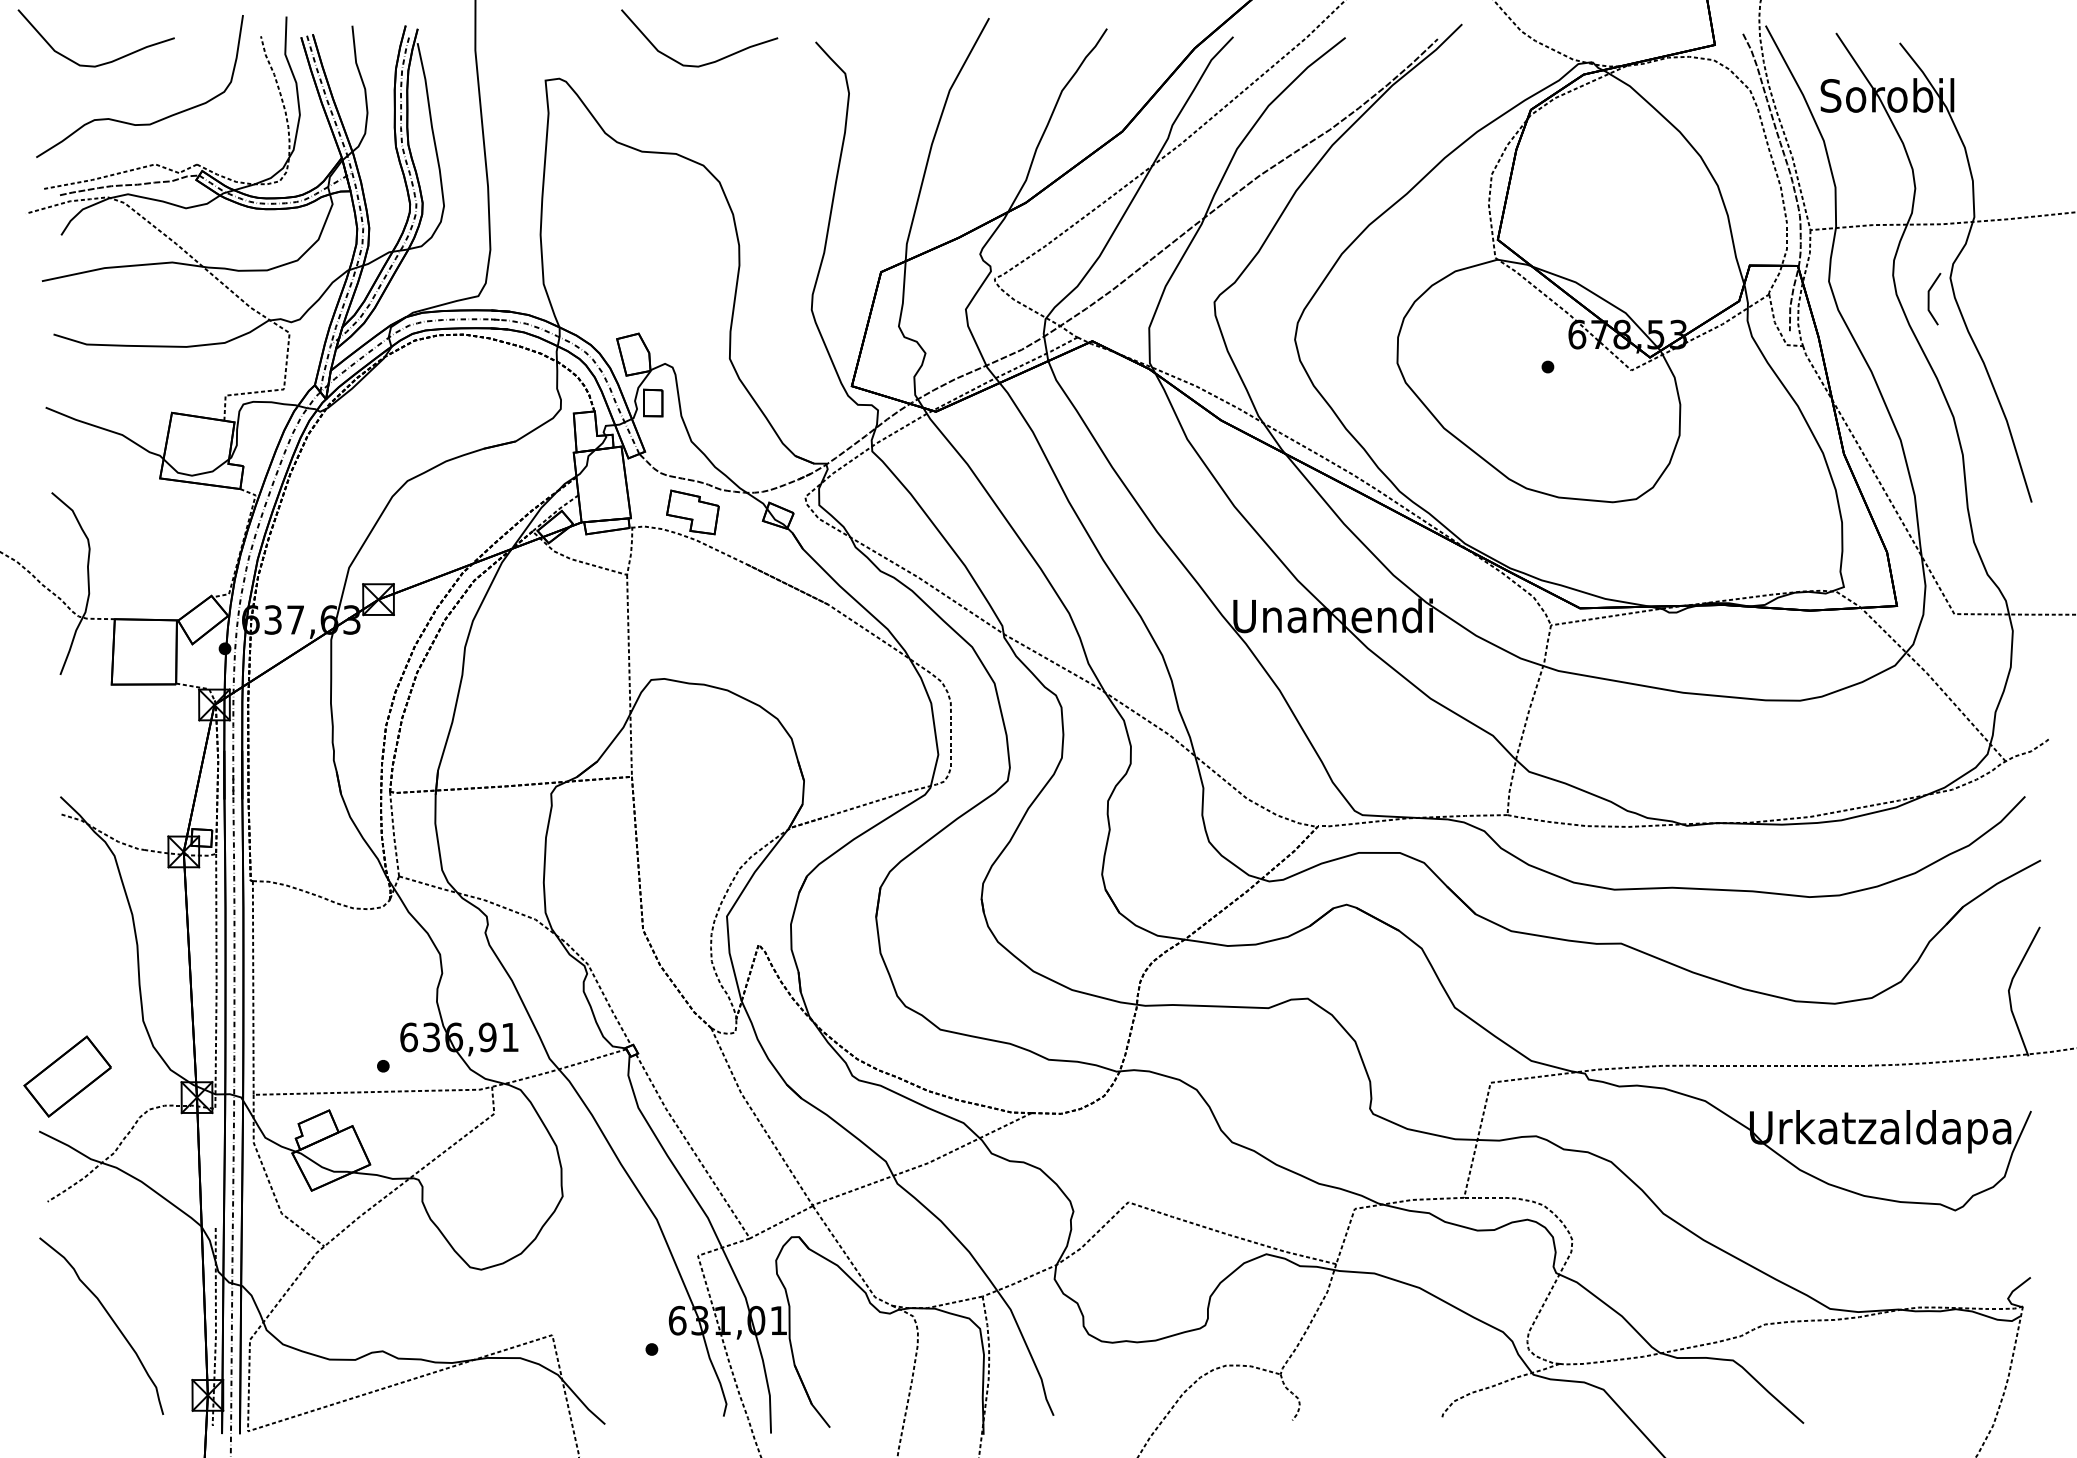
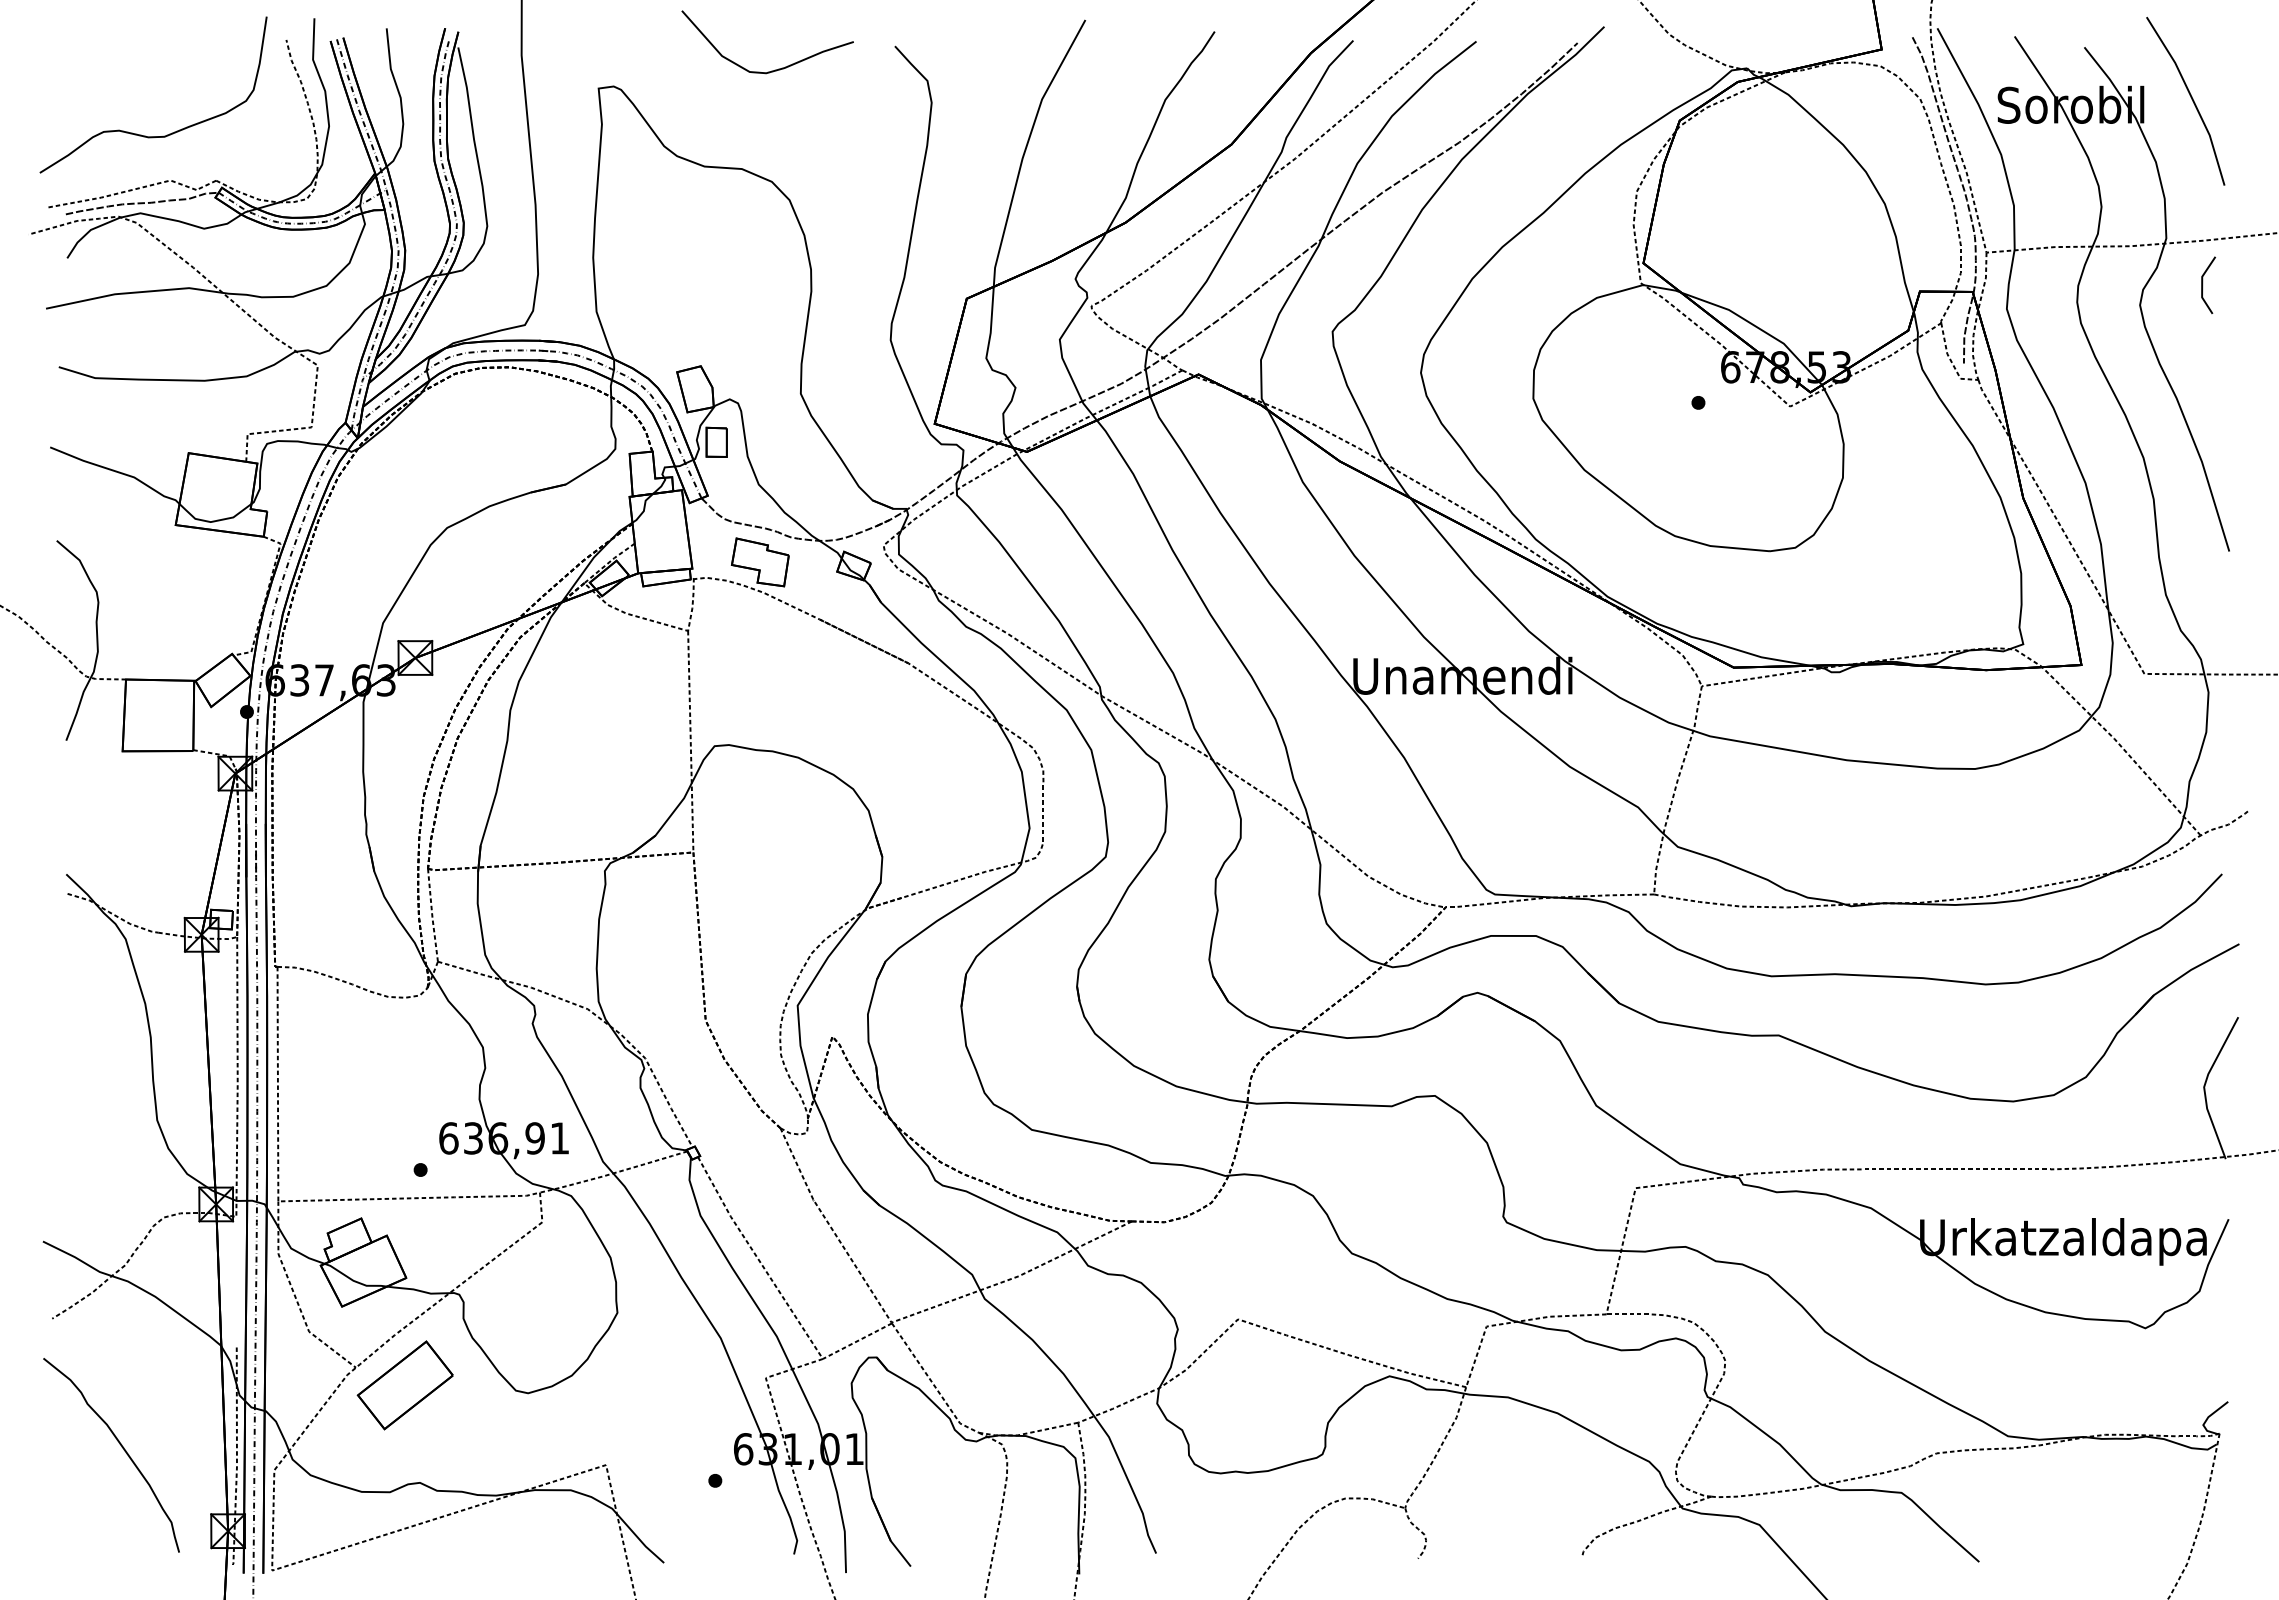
curve: (103, 63) -> (113, 69), removed
line: (1997, 90) -> (2191, 99), added
line: (1929, 298) -> (2203, 284), moved
part: (66, 1076) -> (404, 1385), moved

